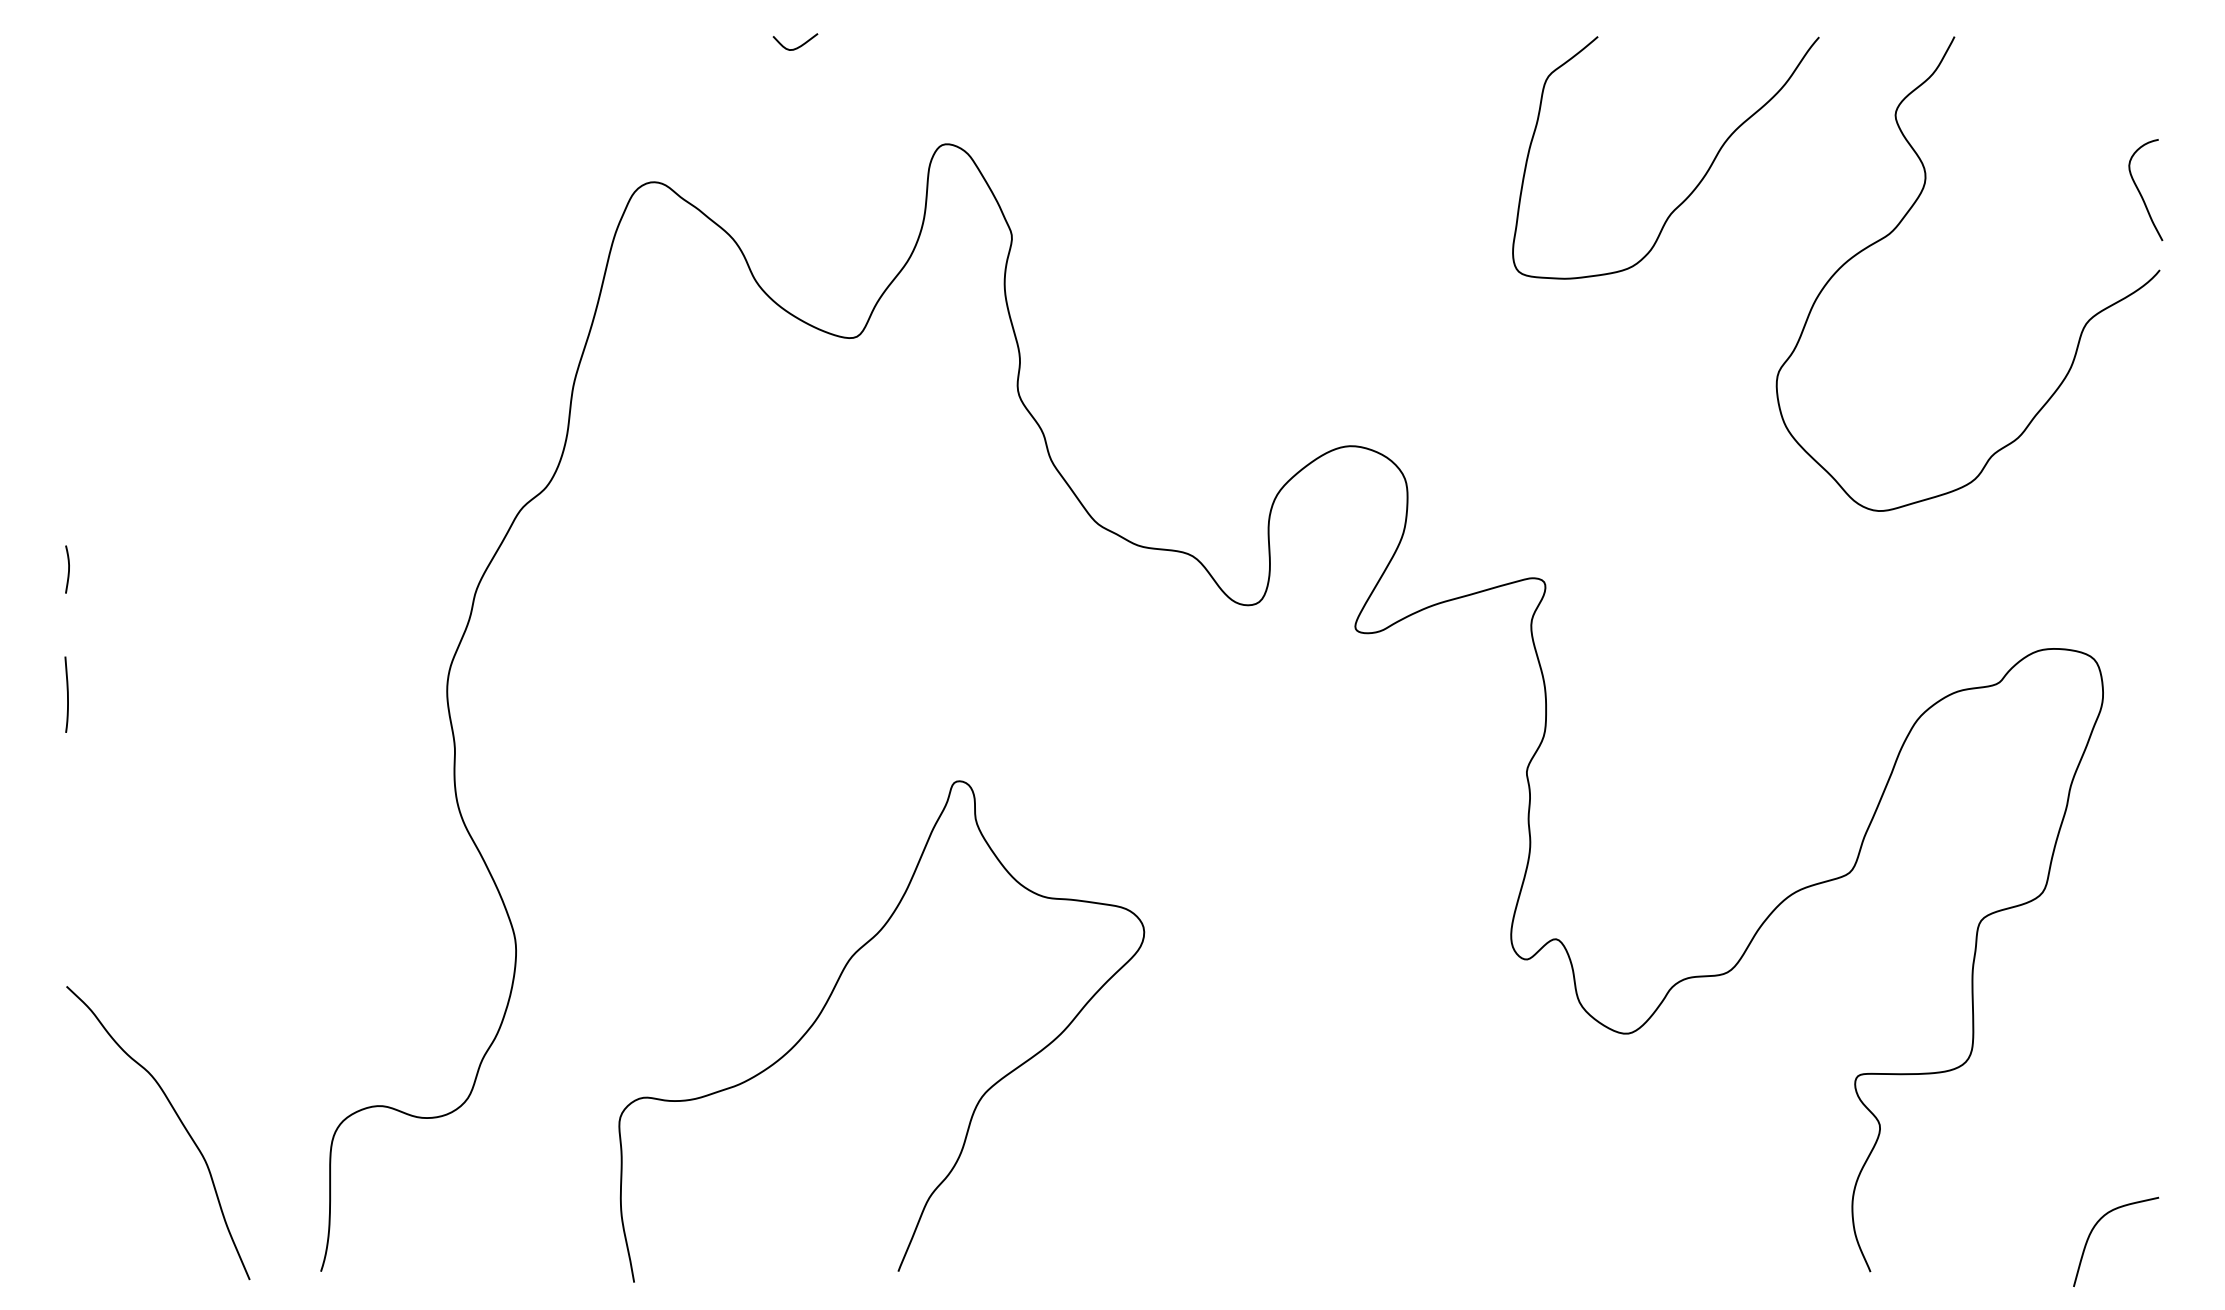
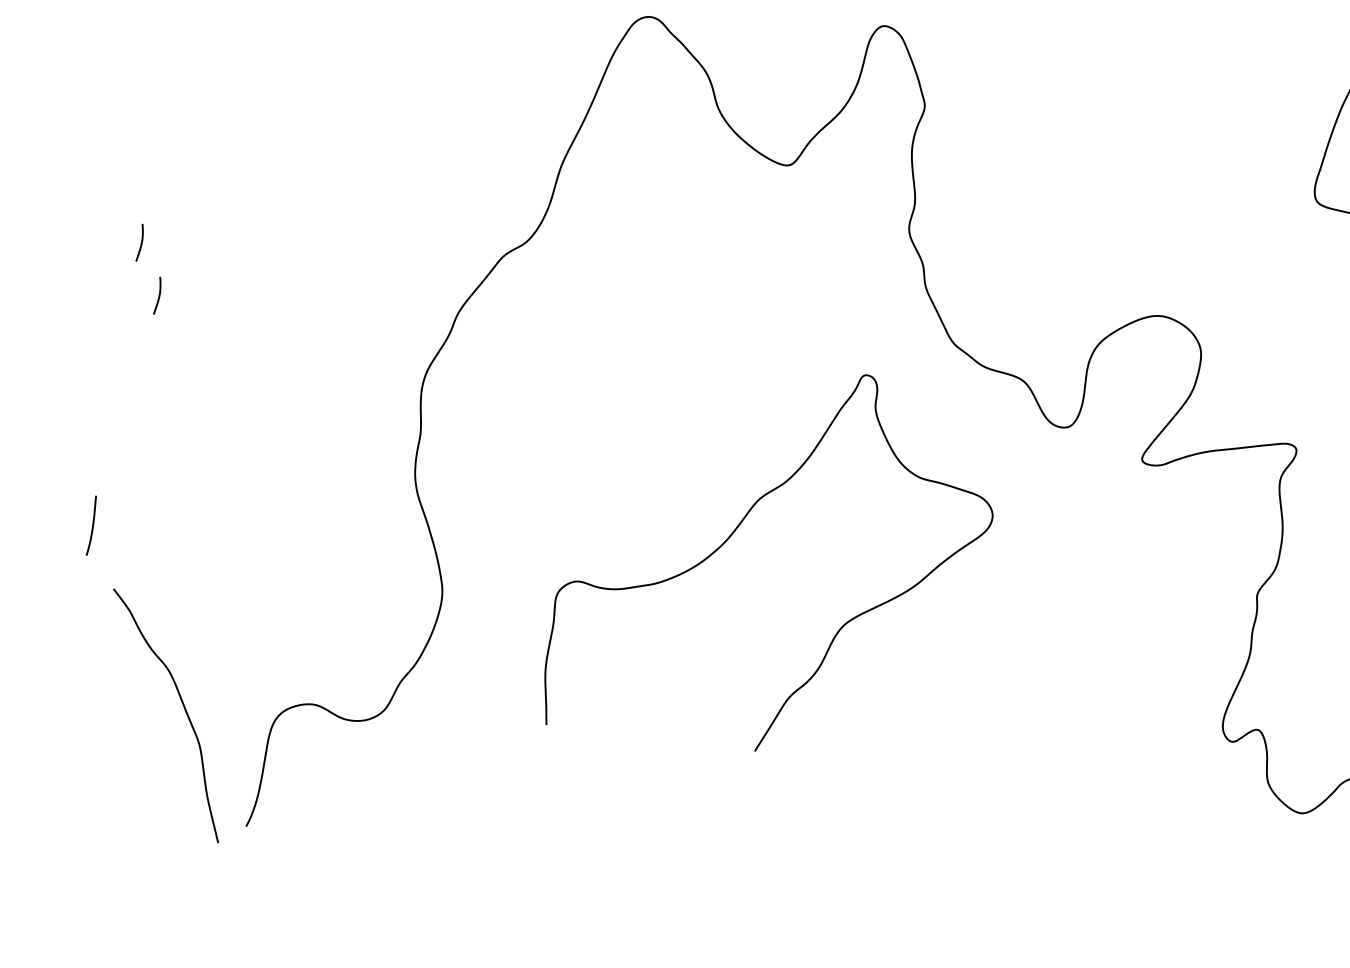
curve: (101, 631) -> (159, 295), added
curve: (67, 694) -> (92, 525), moved
curve: (827, 1003) -> (734, 531), moved
curve: (180, 1122) -> (184, 710), moved

